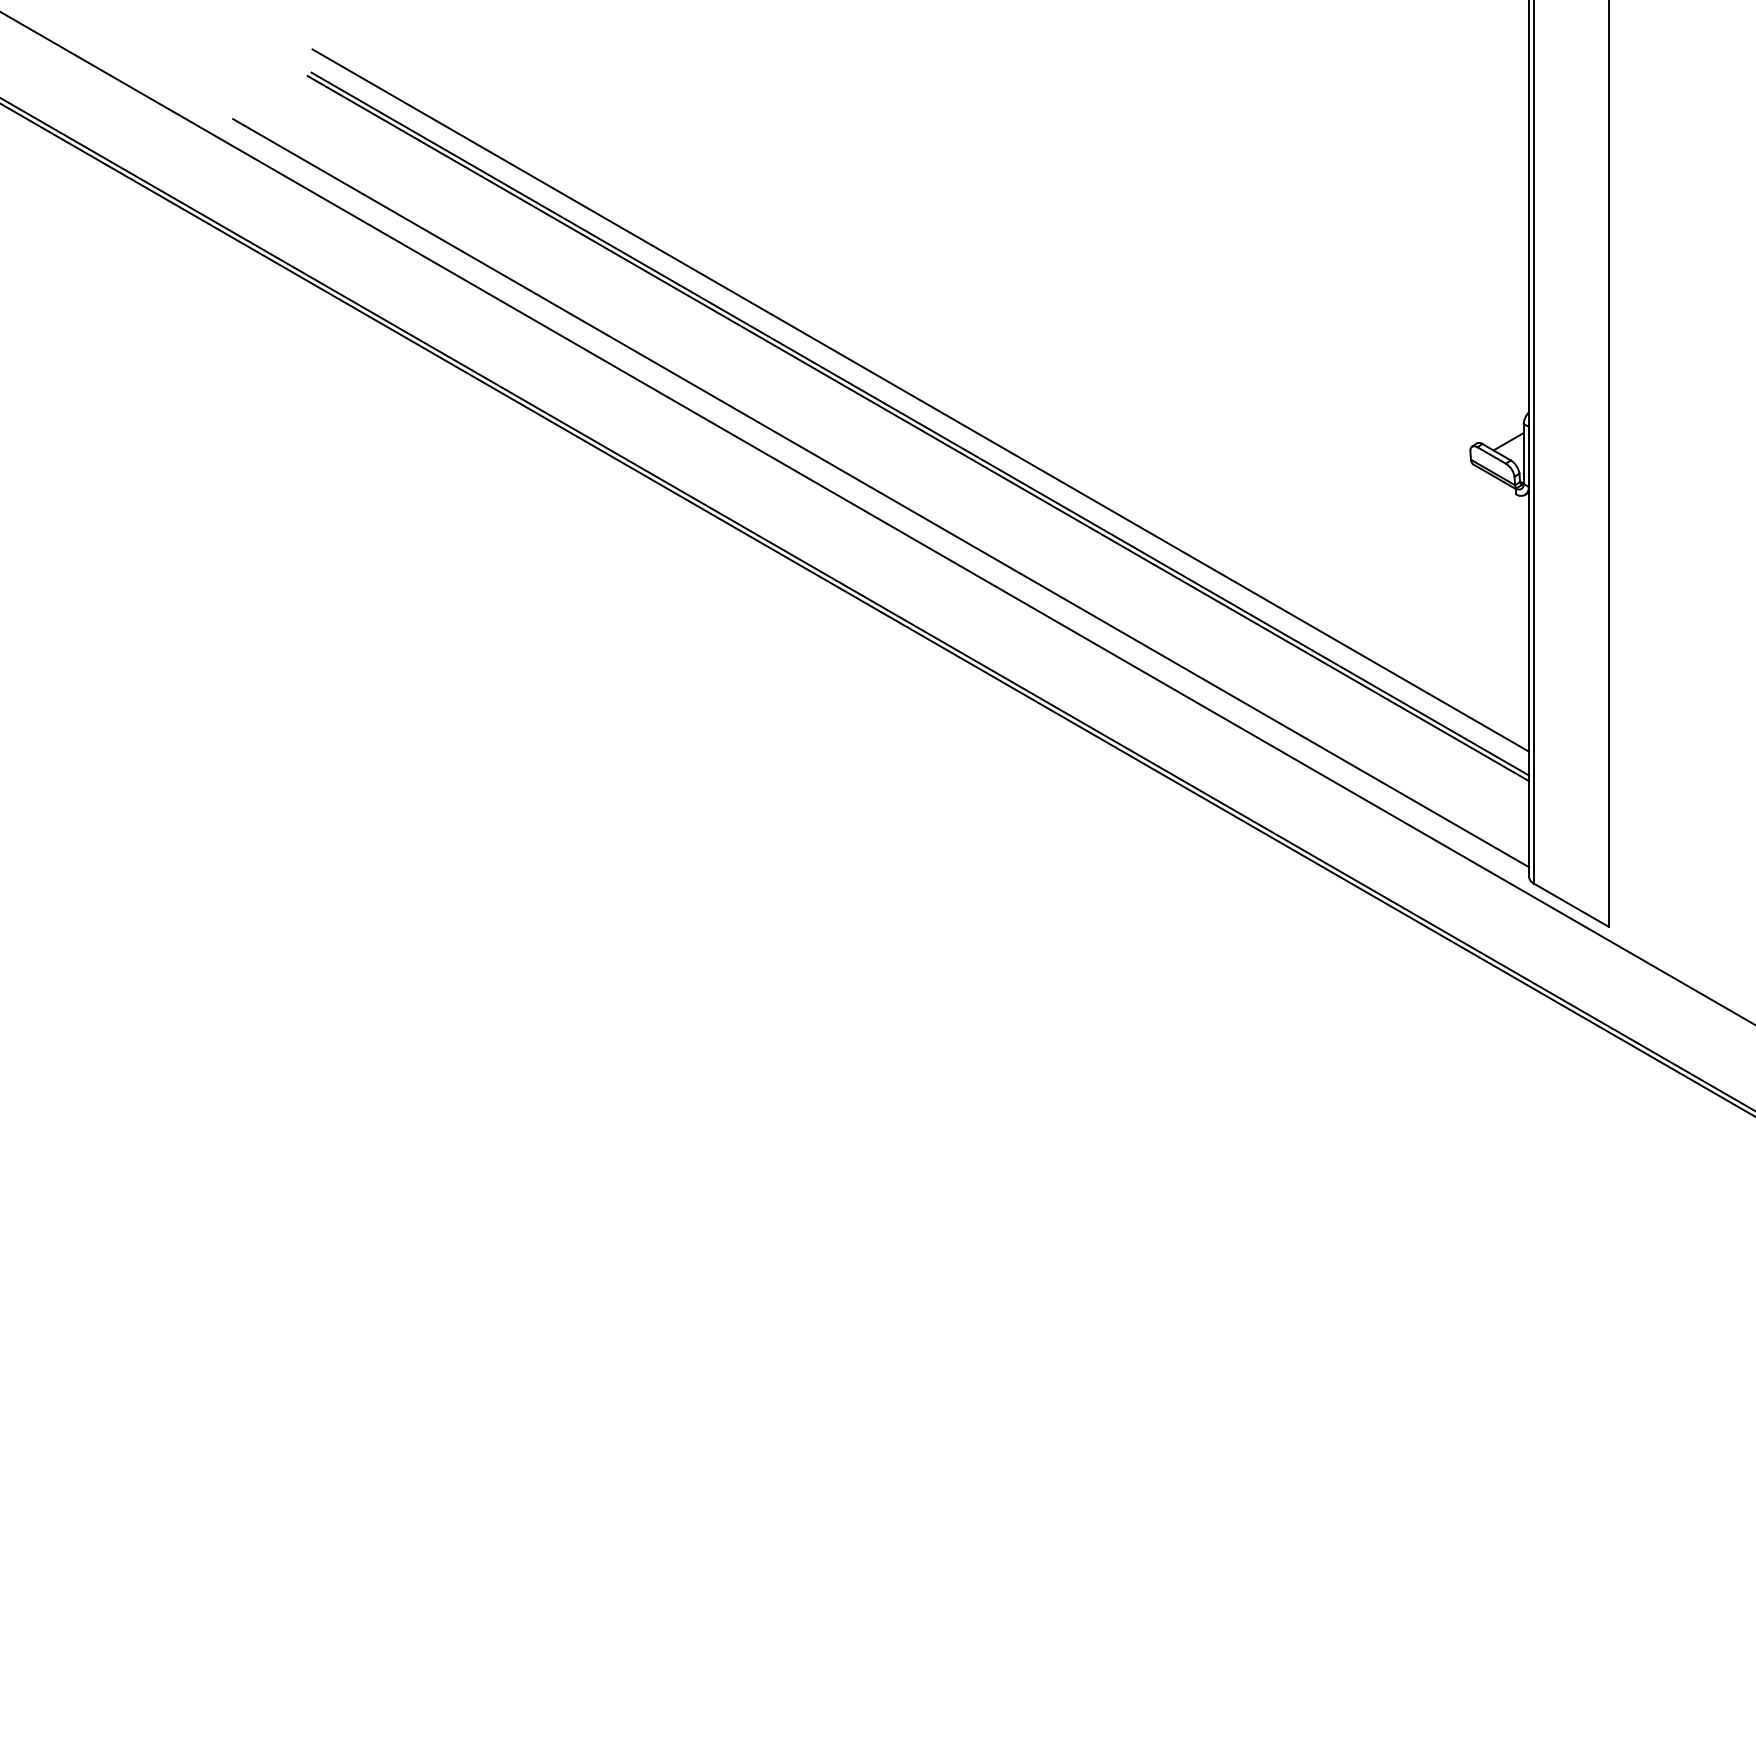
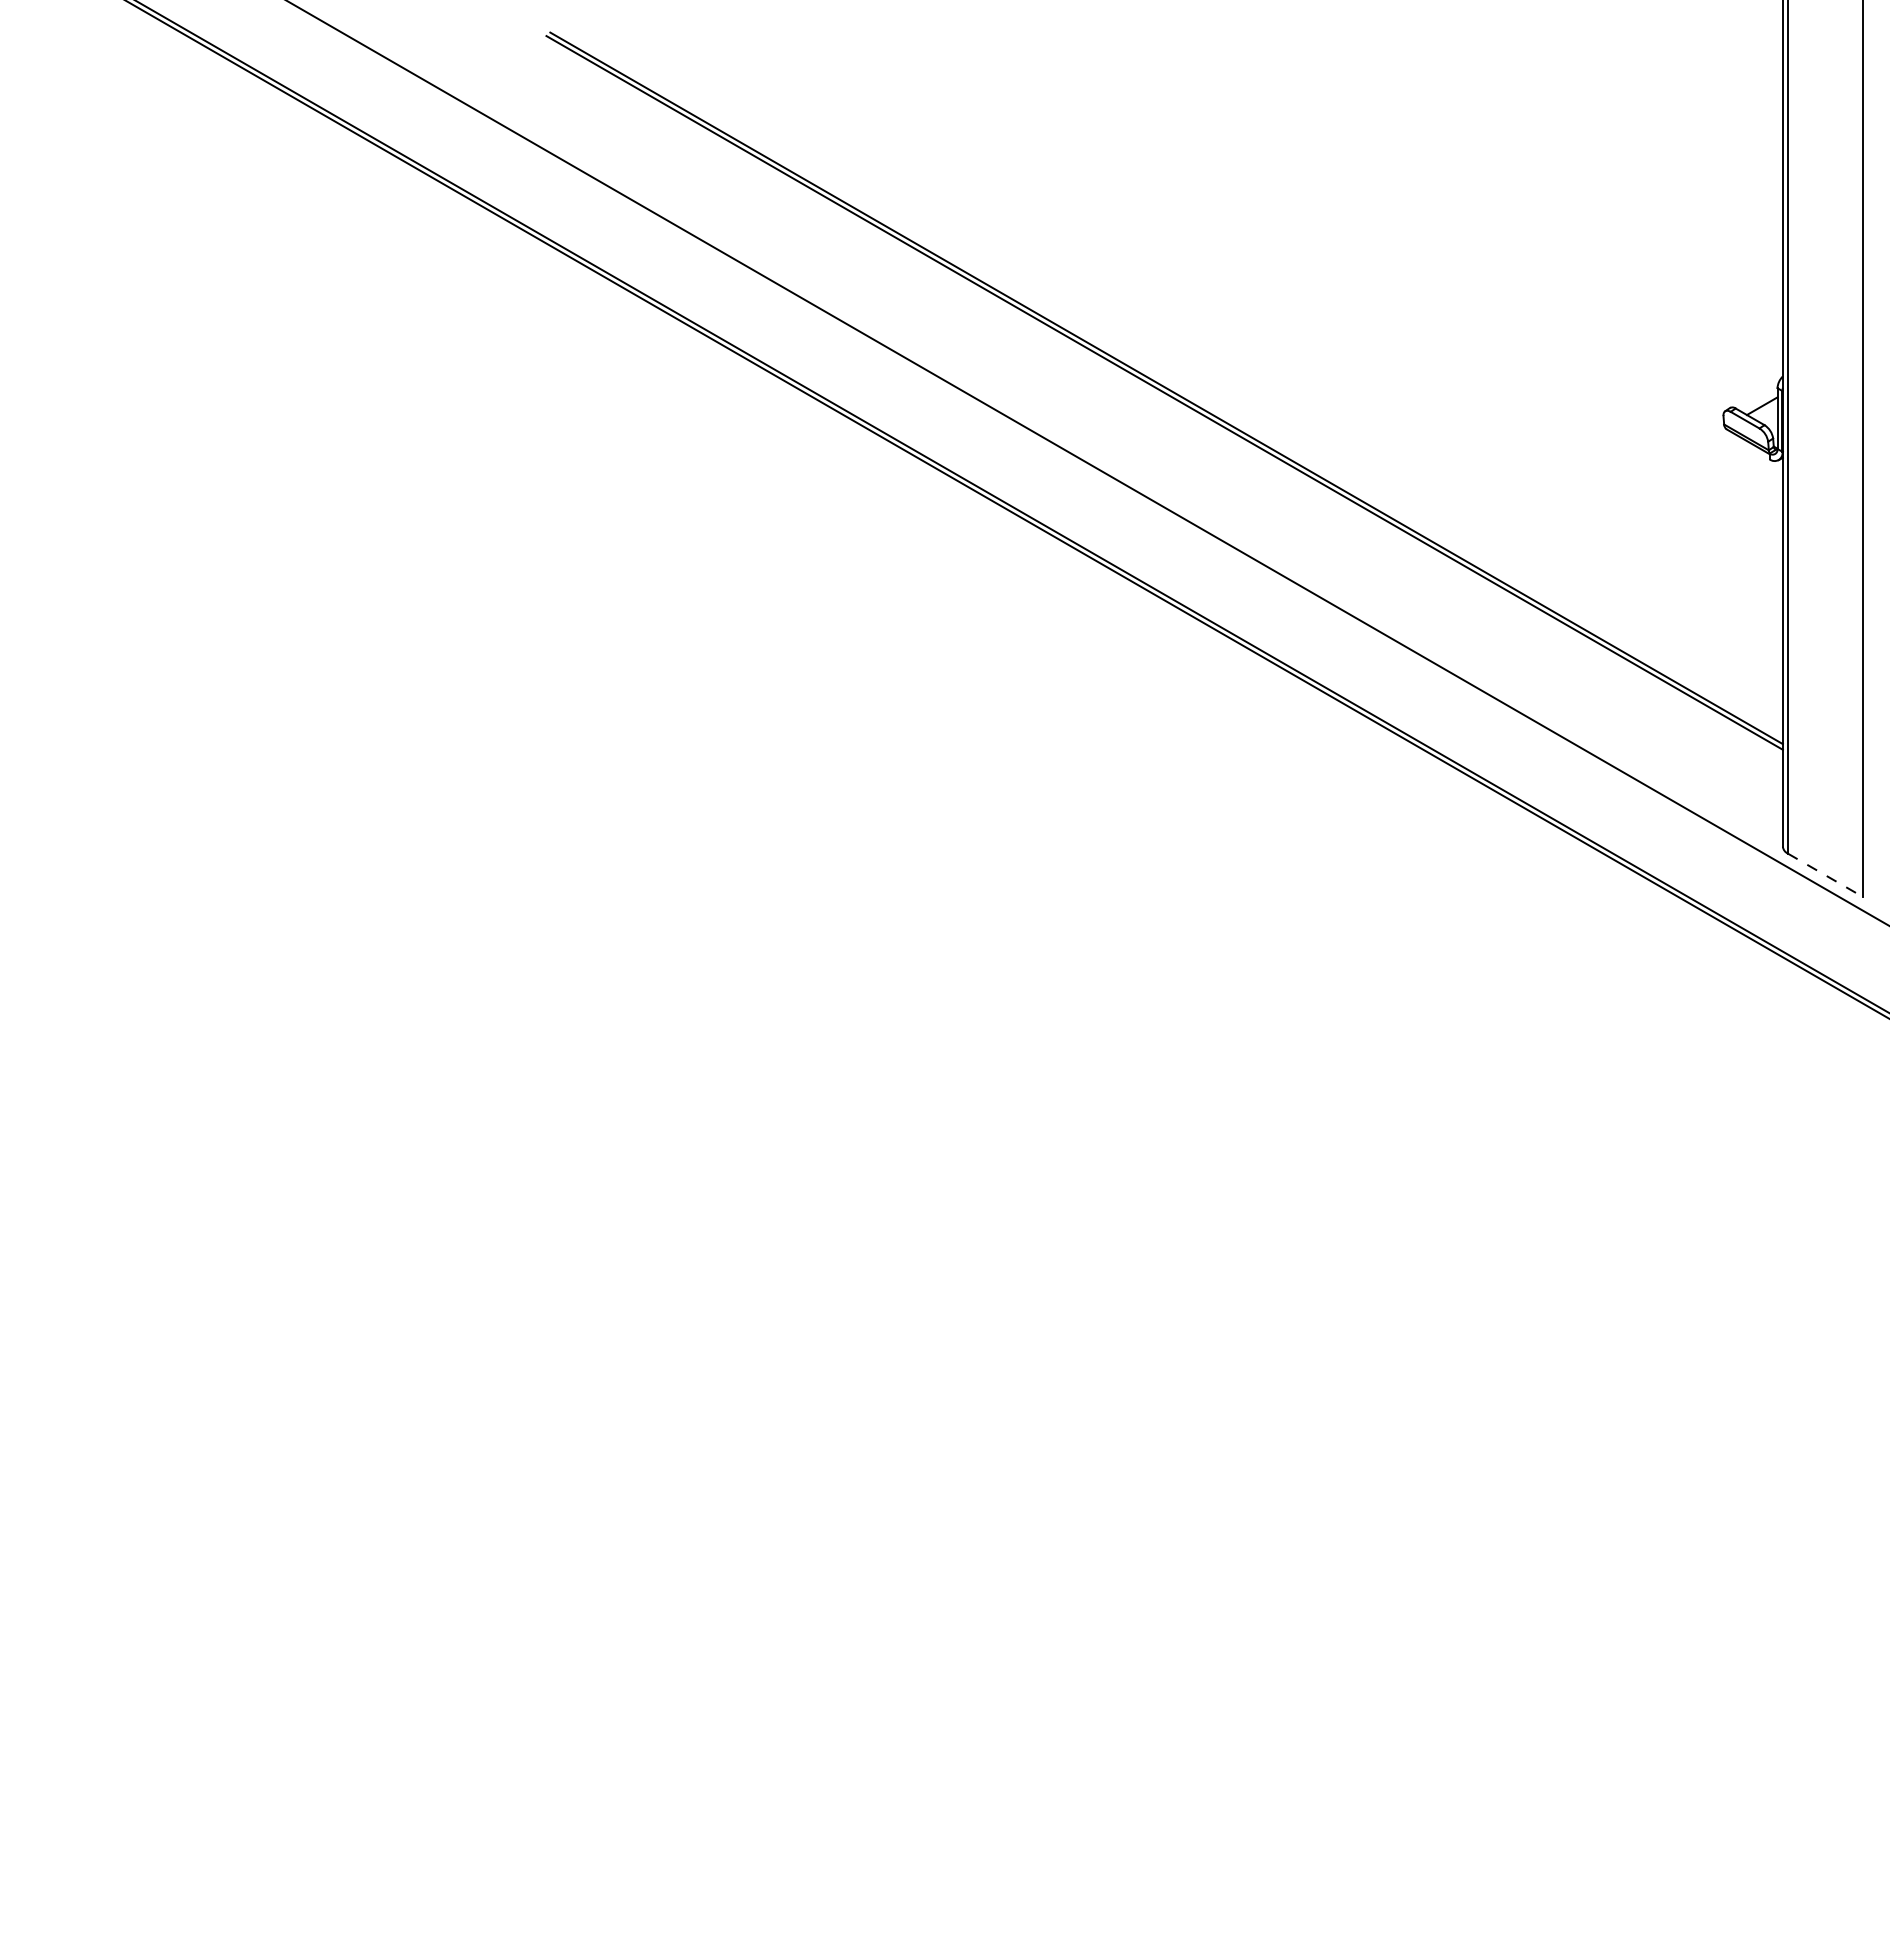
line: (920, 400) -> (1166, 364), removed
line: (880, 492) -> (1126, 457), removed
line: (1571, 905) -> (1825, 875), solid -> dashed

